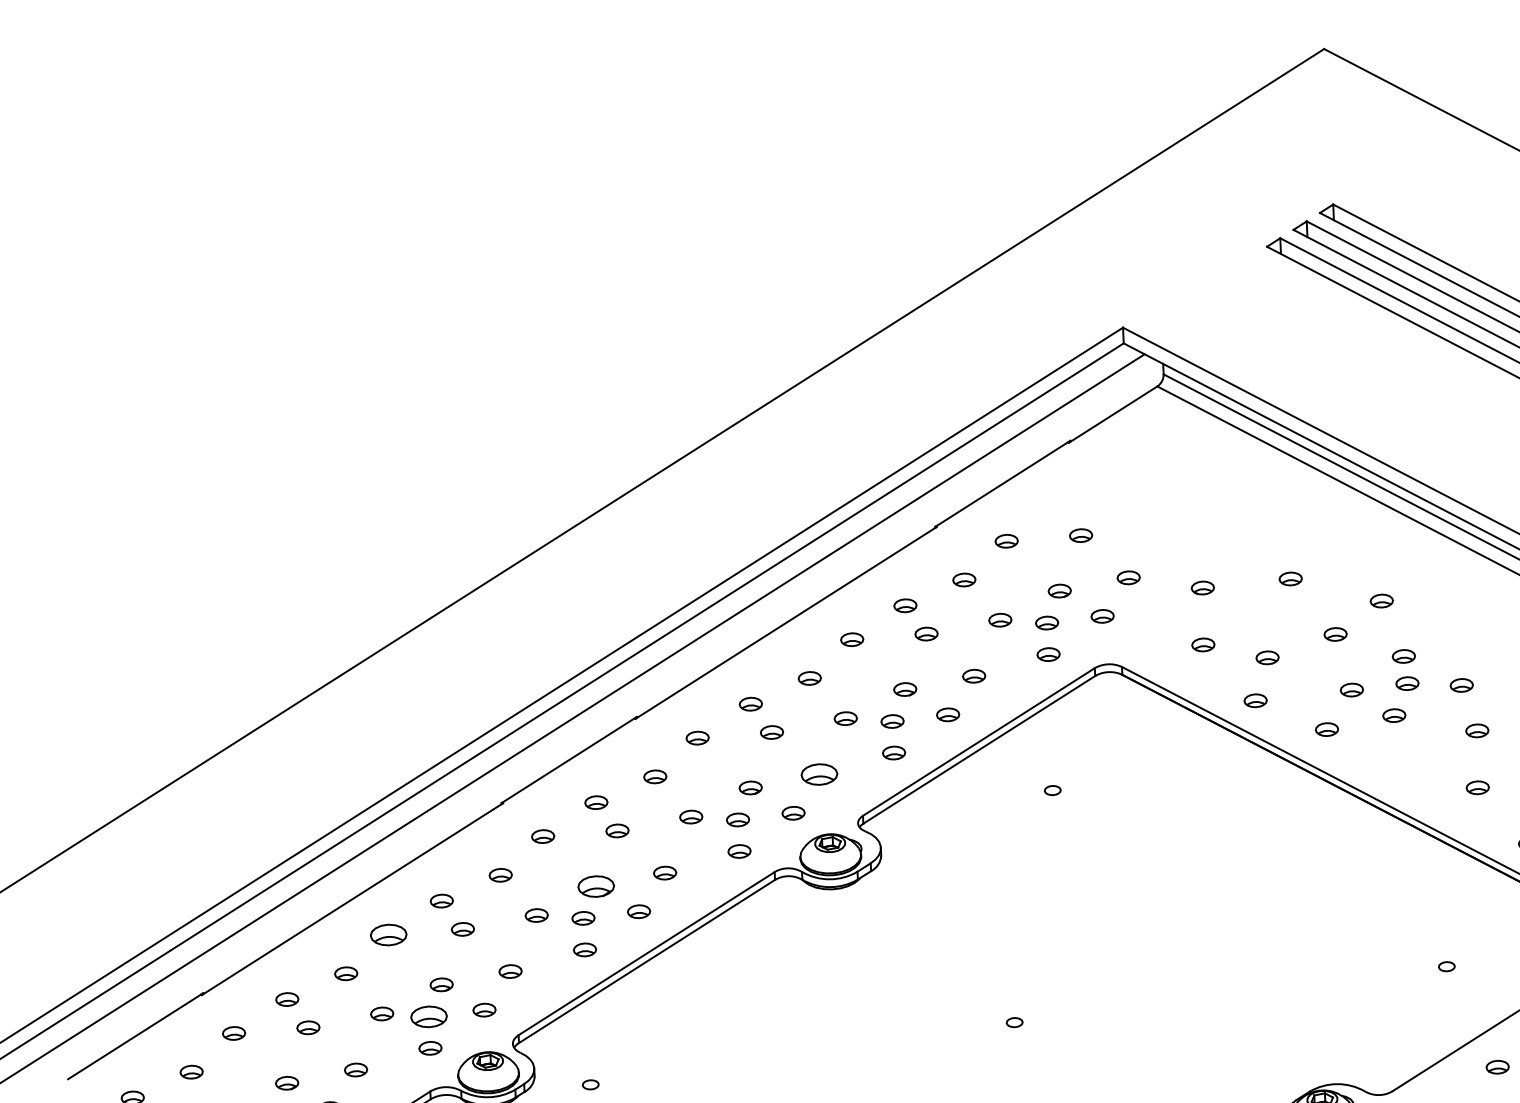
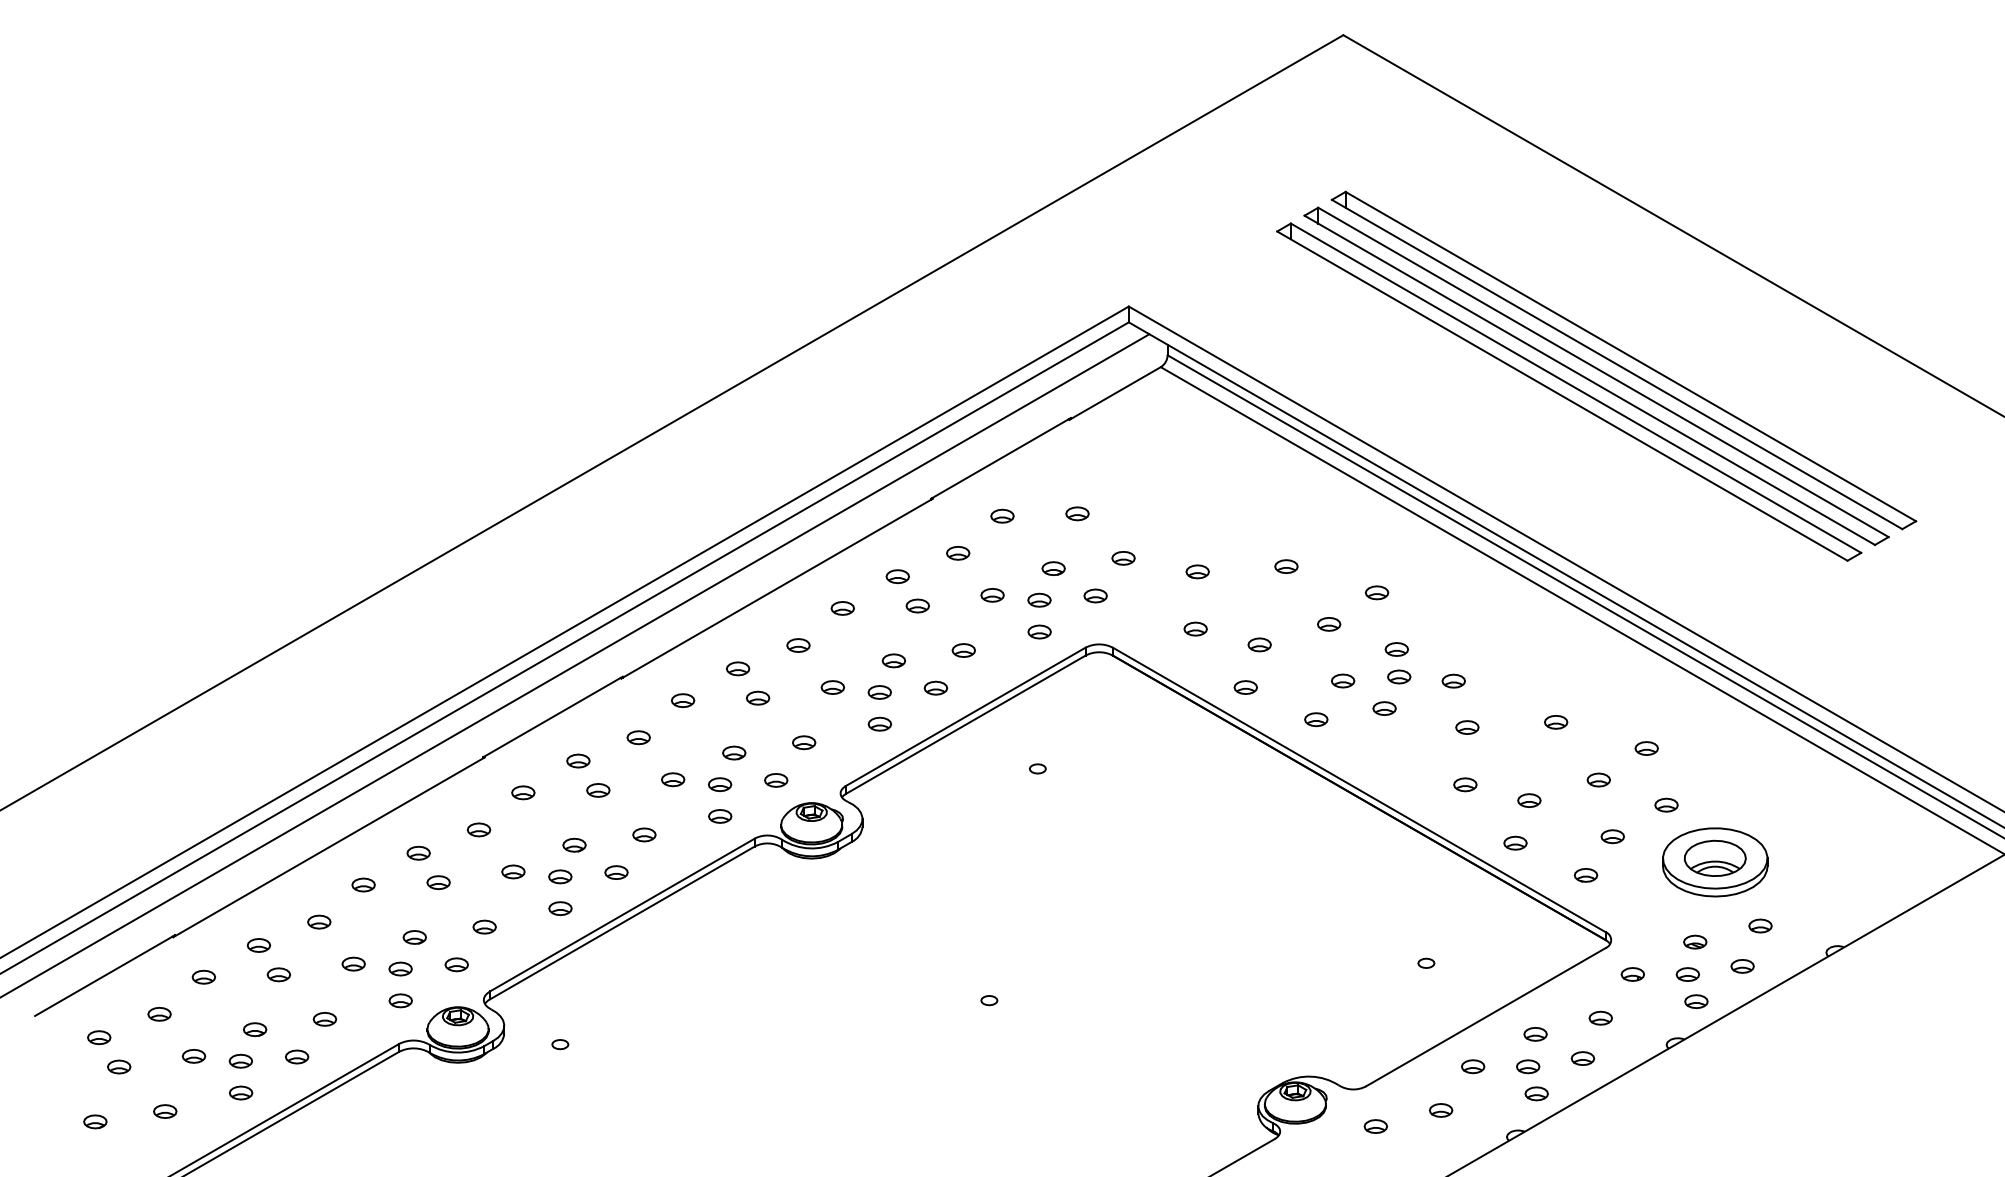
part: (820, 774) -> (804, 742), size x0.62
part: (596, 885) -> (574, 844), size x0.62
part: (388, 934) -> (363, 884), size x0.62
part: (428, 1016) -> (400, 968), size x0.62

